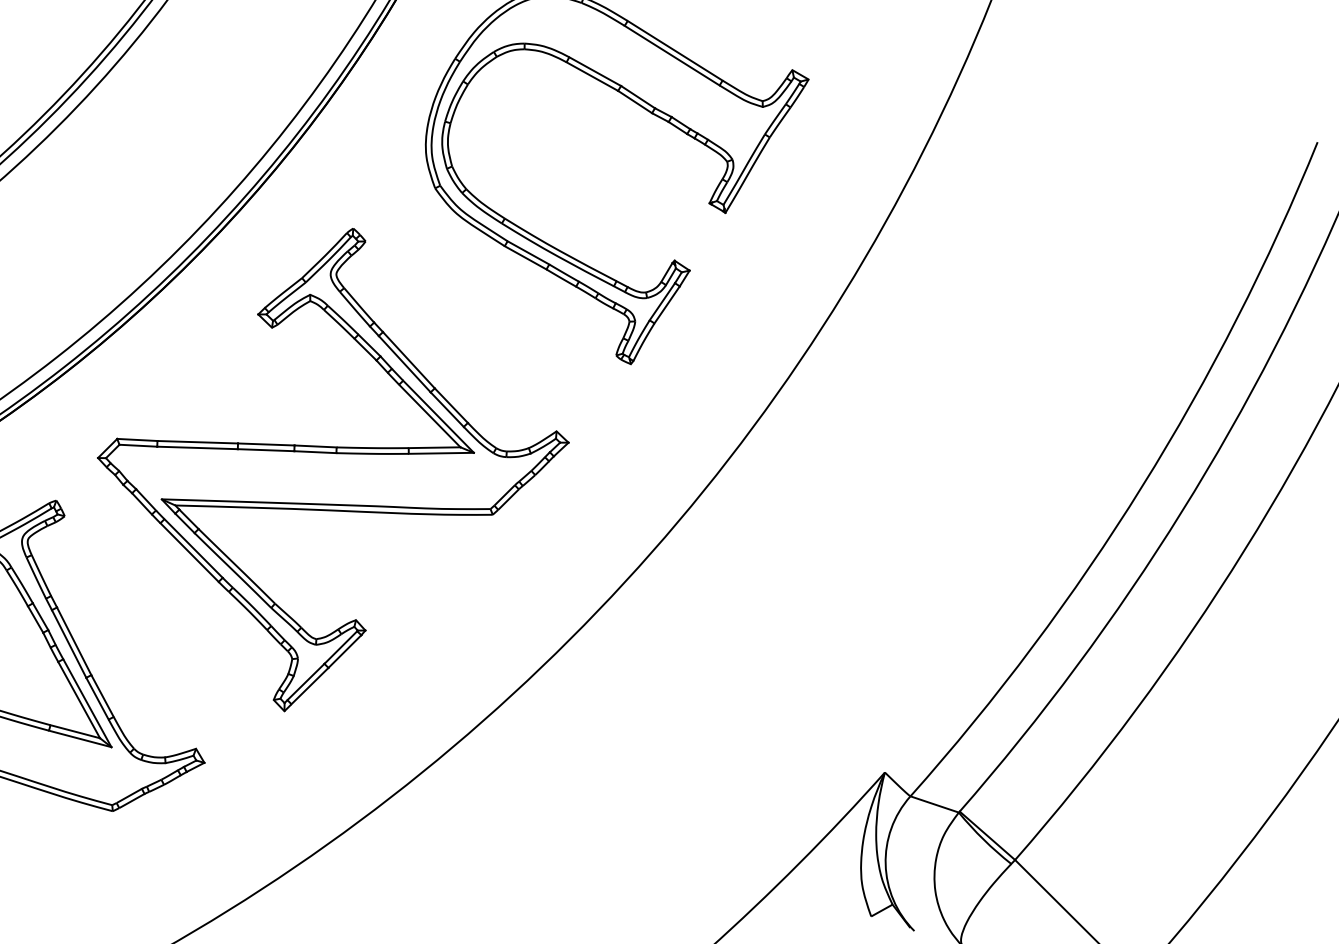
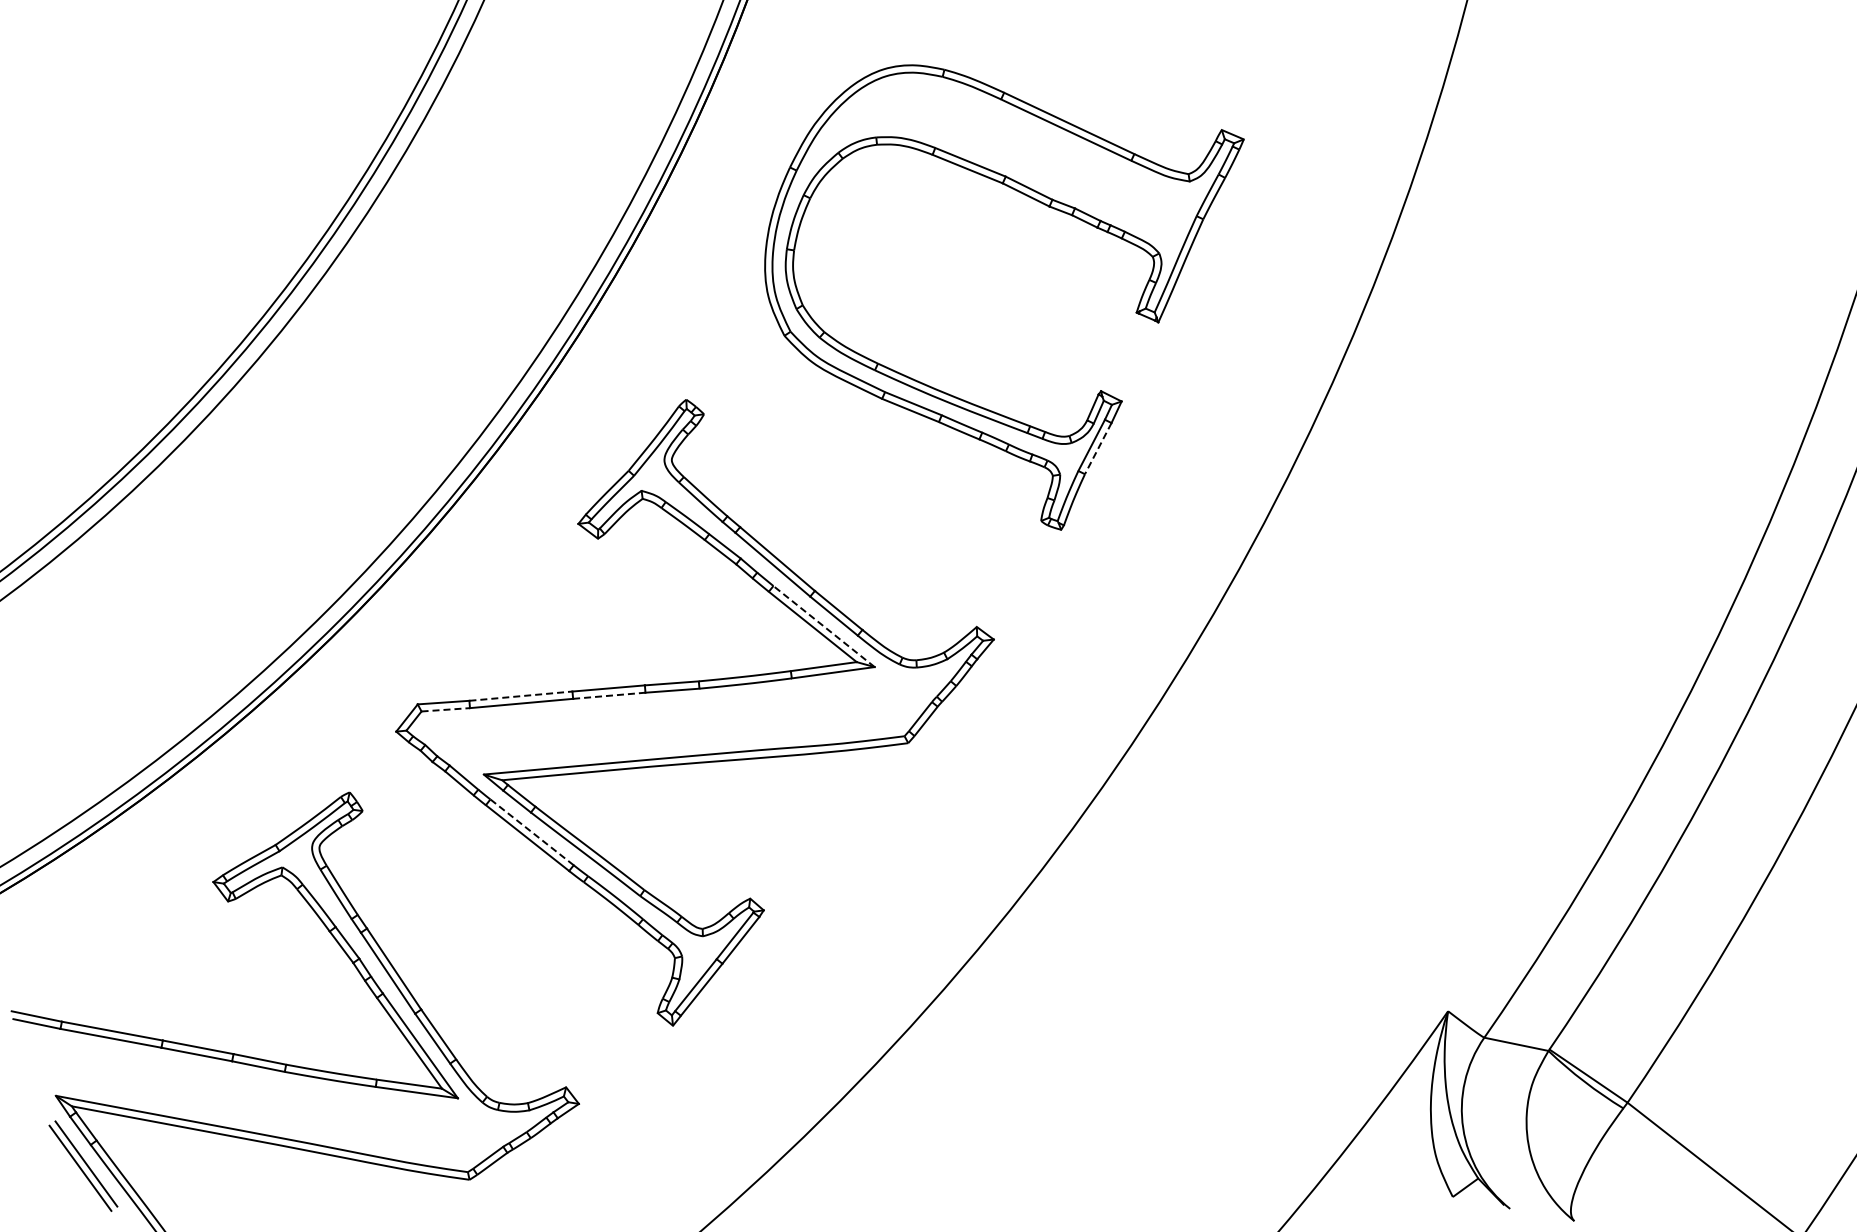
line: (667, 304) -> (1098, 448), solid -> dashed
line: (438, 416) -> (824, 626), solid -> dashed
line: (197, 442) -> (520, 696), solid -> dashed
line: (138, 445) -> (446, 709), solid -> dashed
line: (266, 449) -> (609, 695), solid -> dashed
line: (193, 548) -> (531, 832), solid -> dashed

